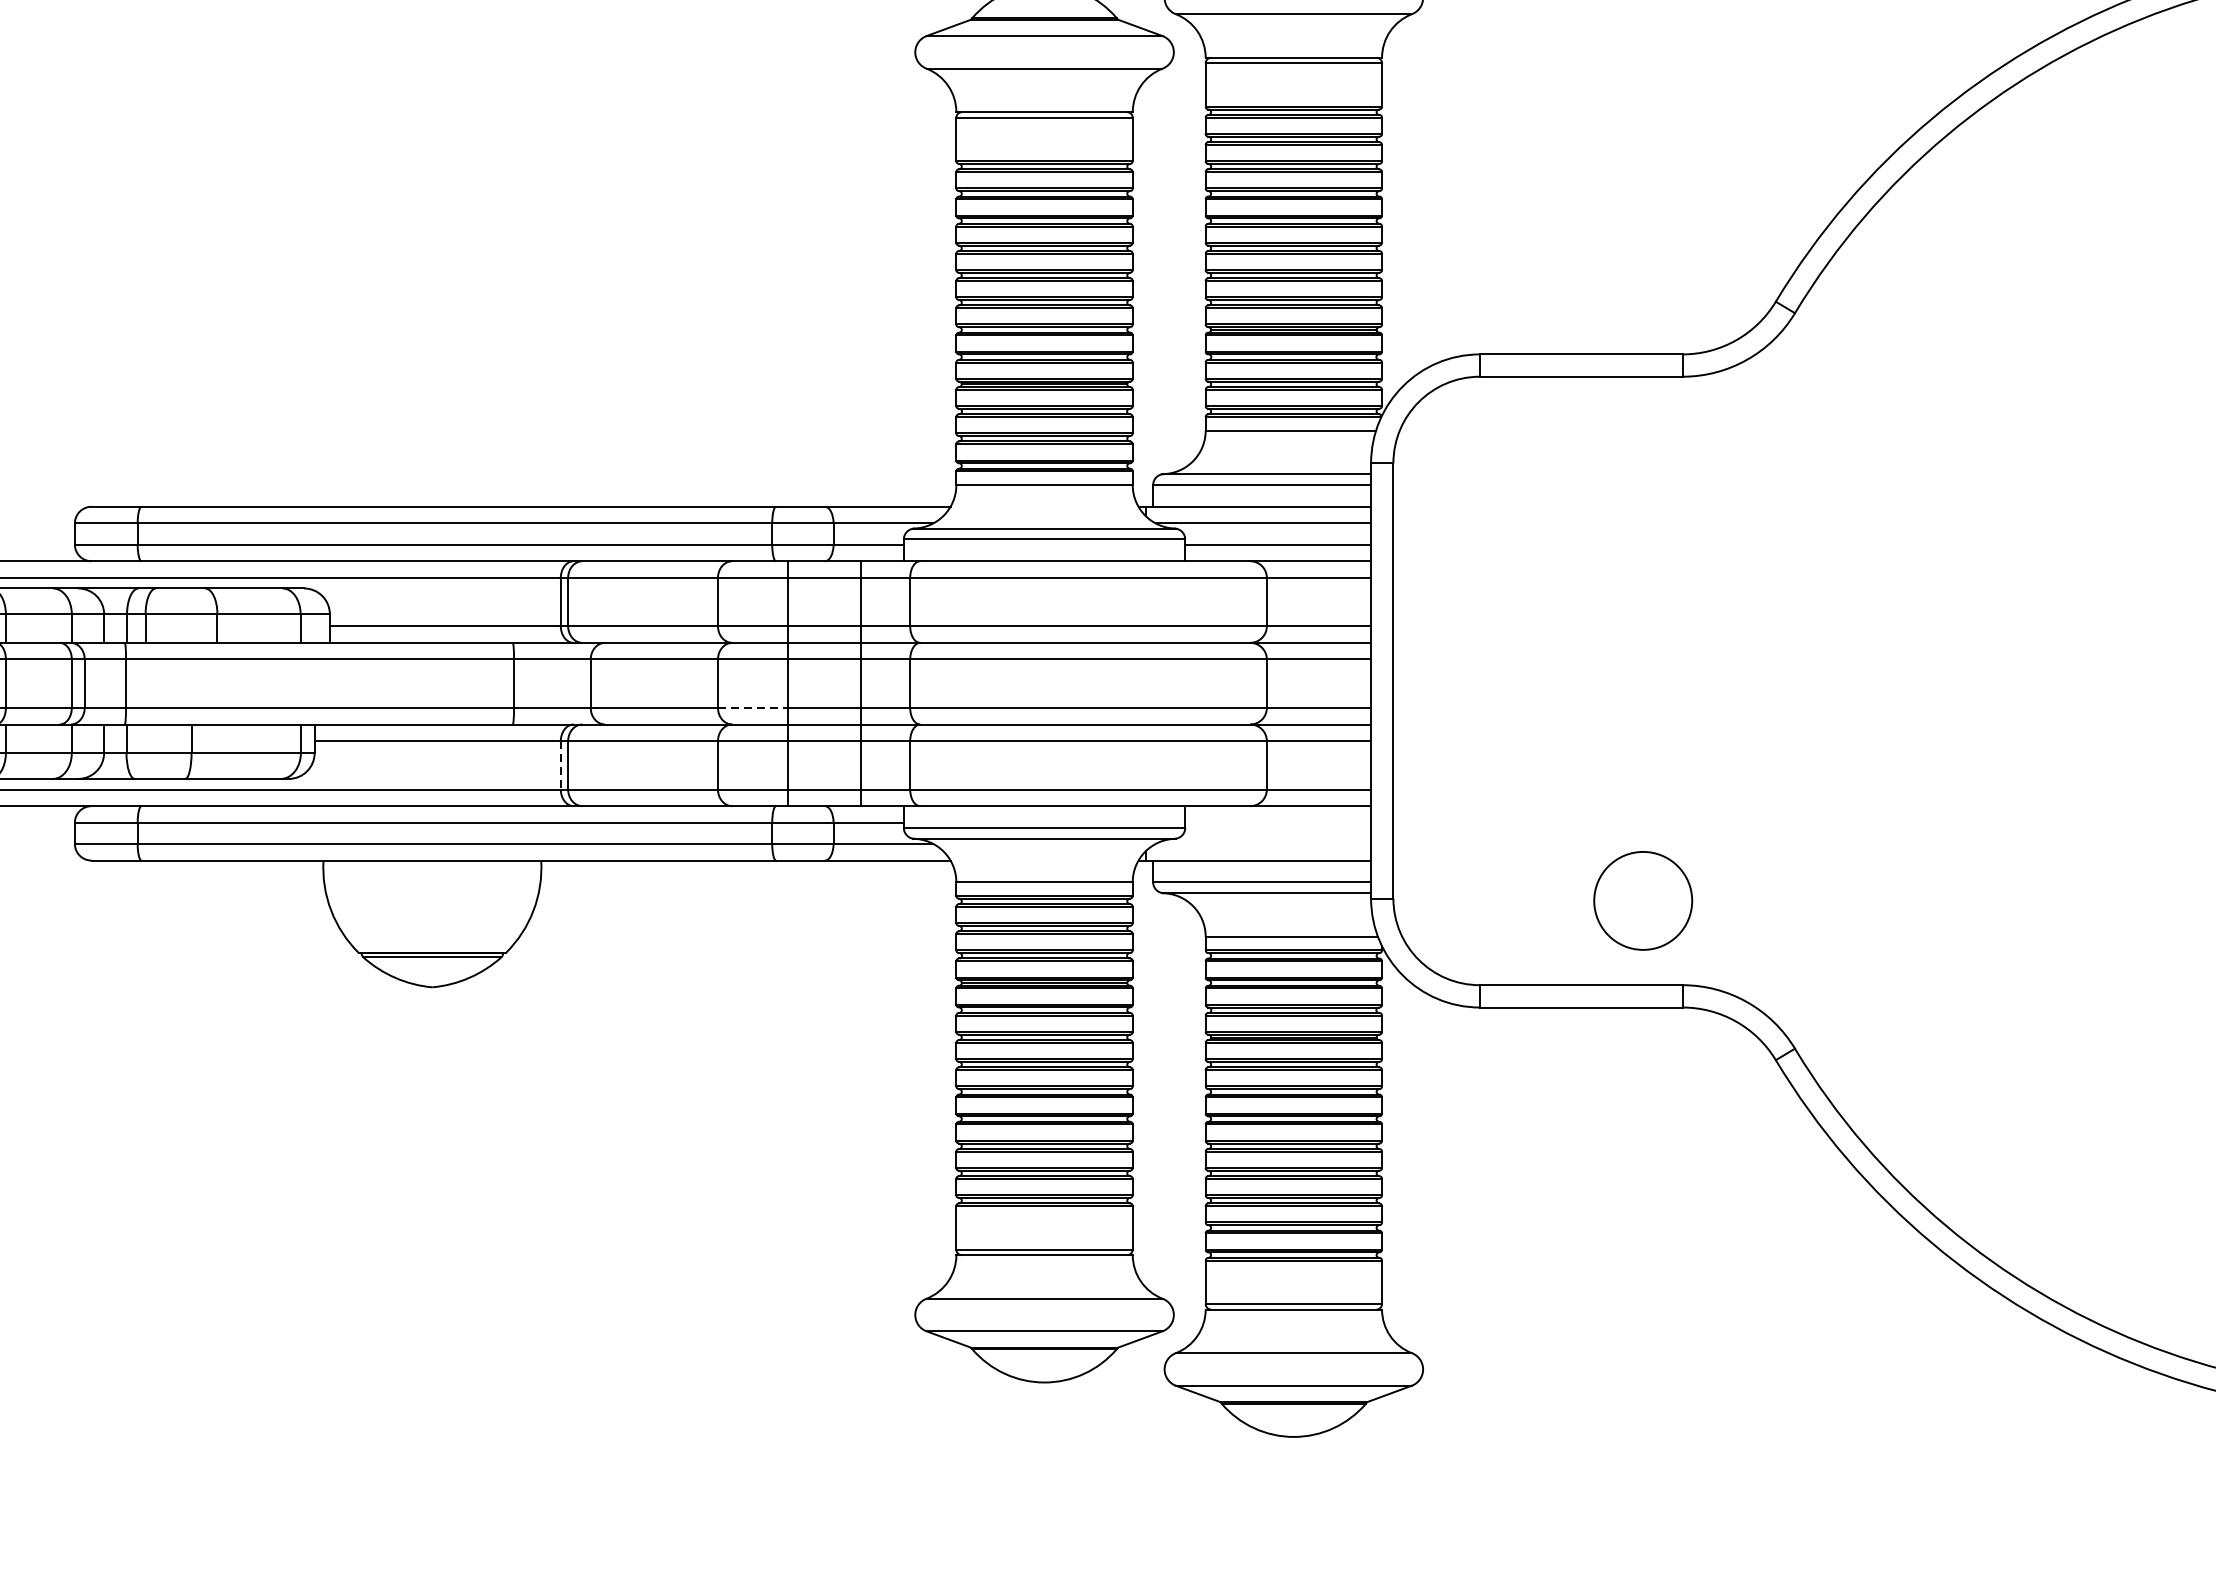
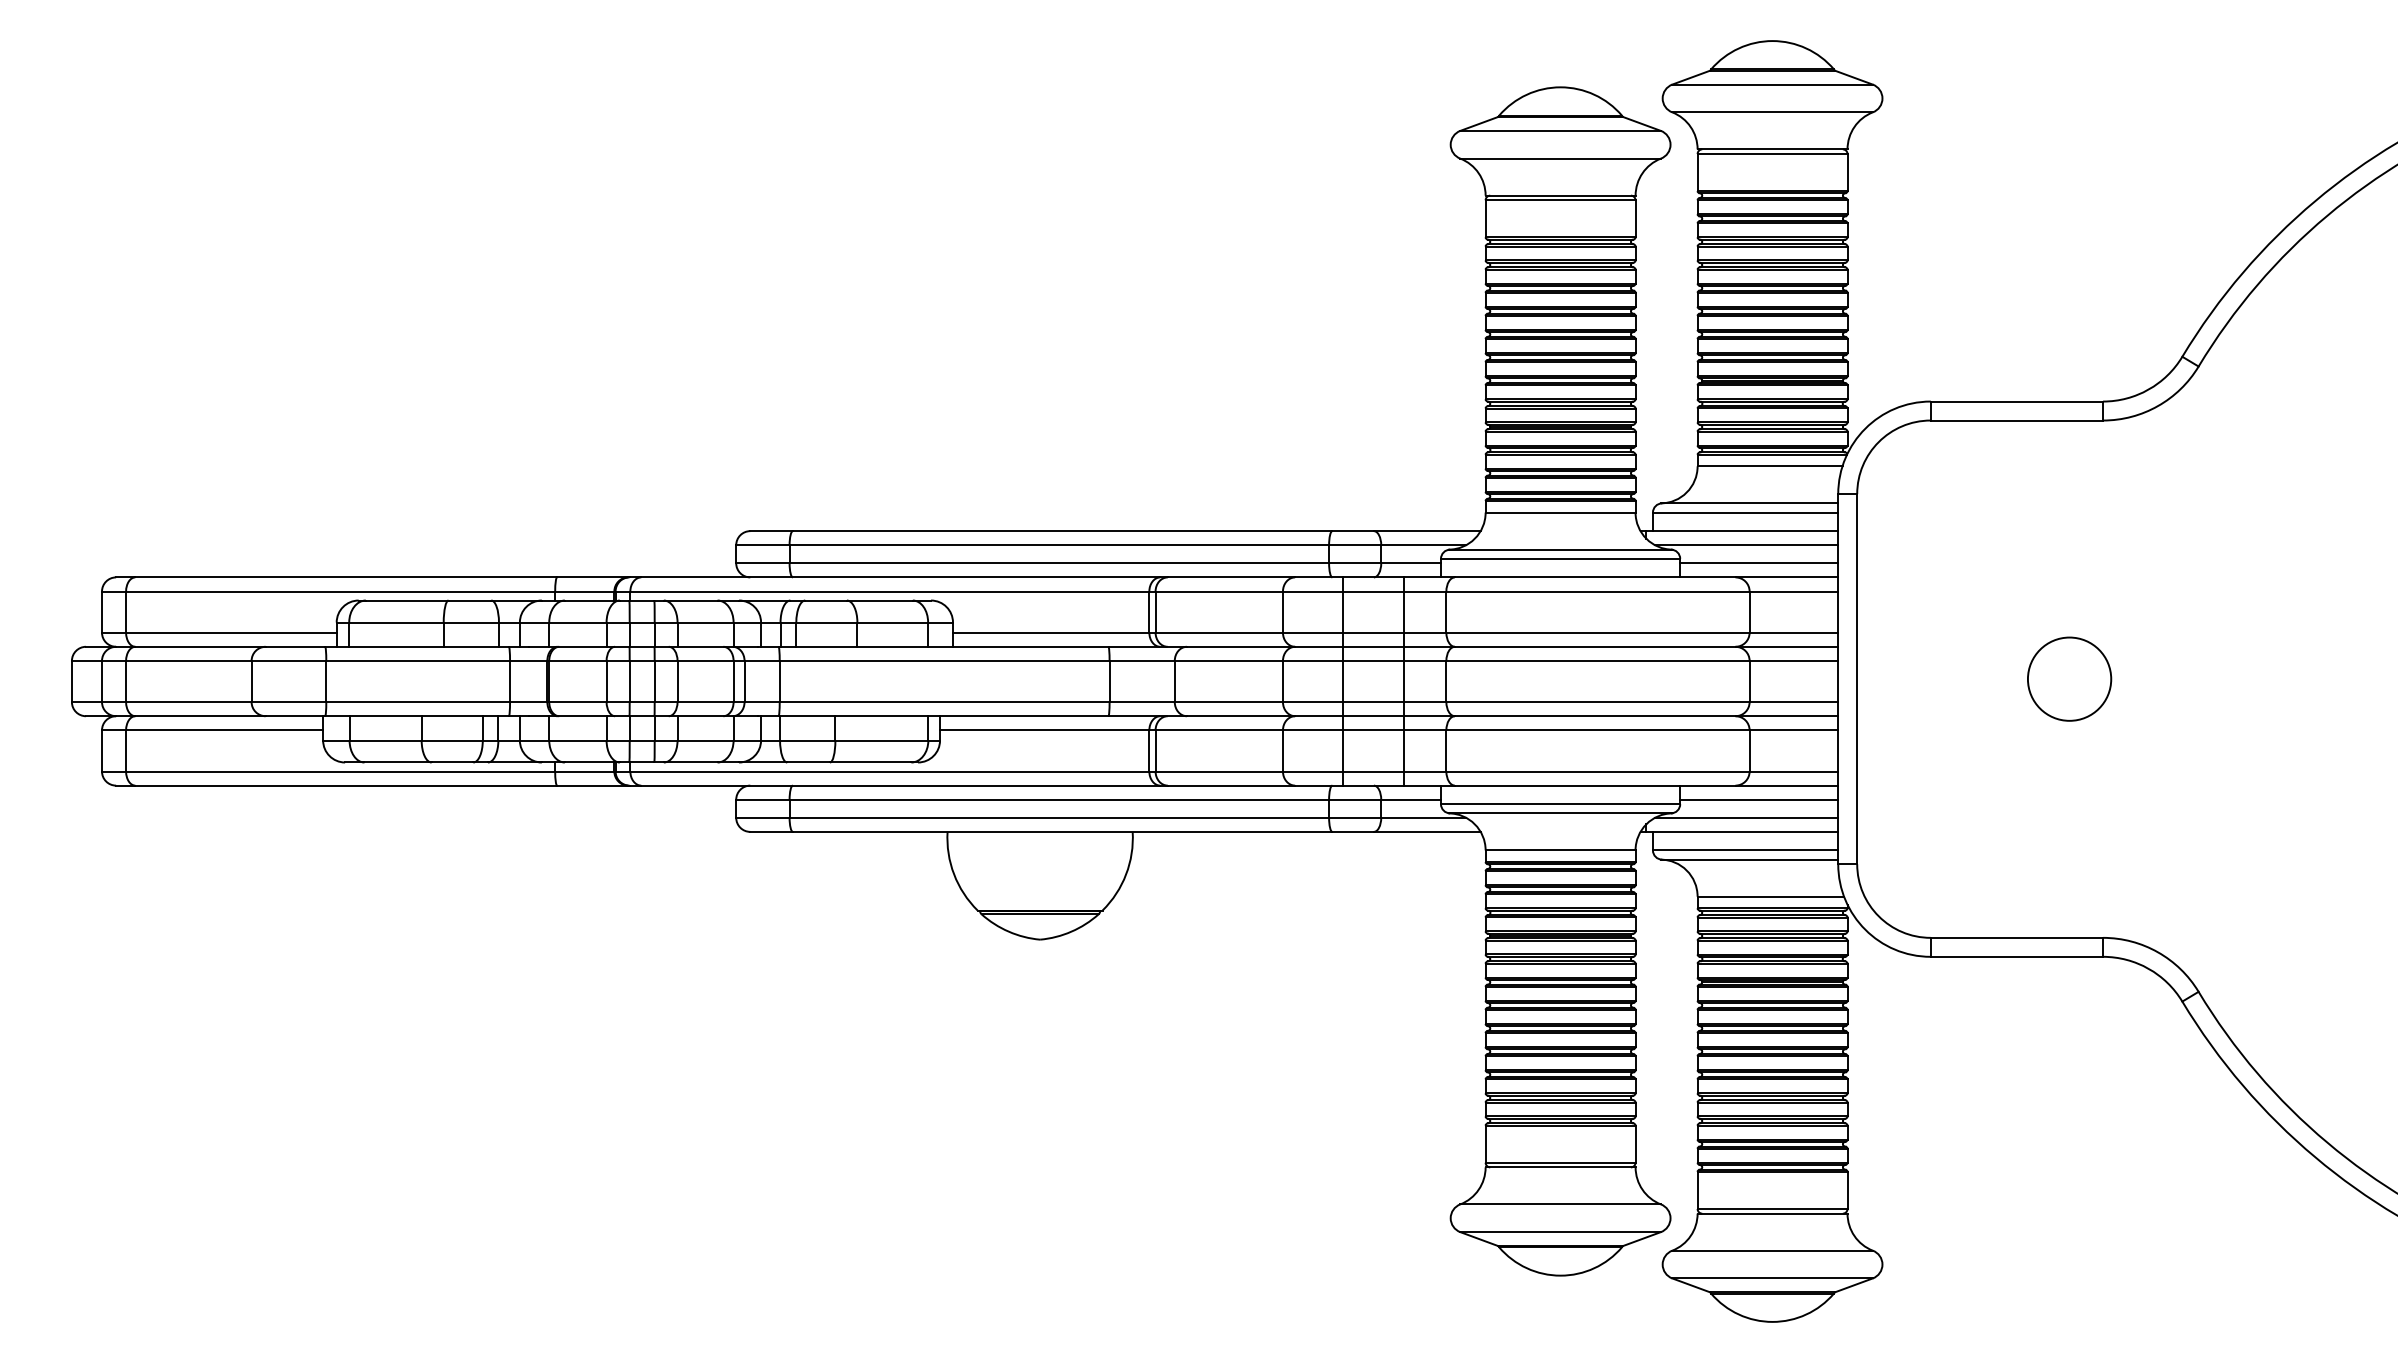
line: (752, 708) -> (1312, 702), dashed -> solid
line: (561, 764) -> (1149, 750), dashed -> solid
line: (1278, 822) -> (1759, 799), added
line: (1263, 843) -> (1746, 817), added
circle: (1643, 900) -> (2069, 678), moved

